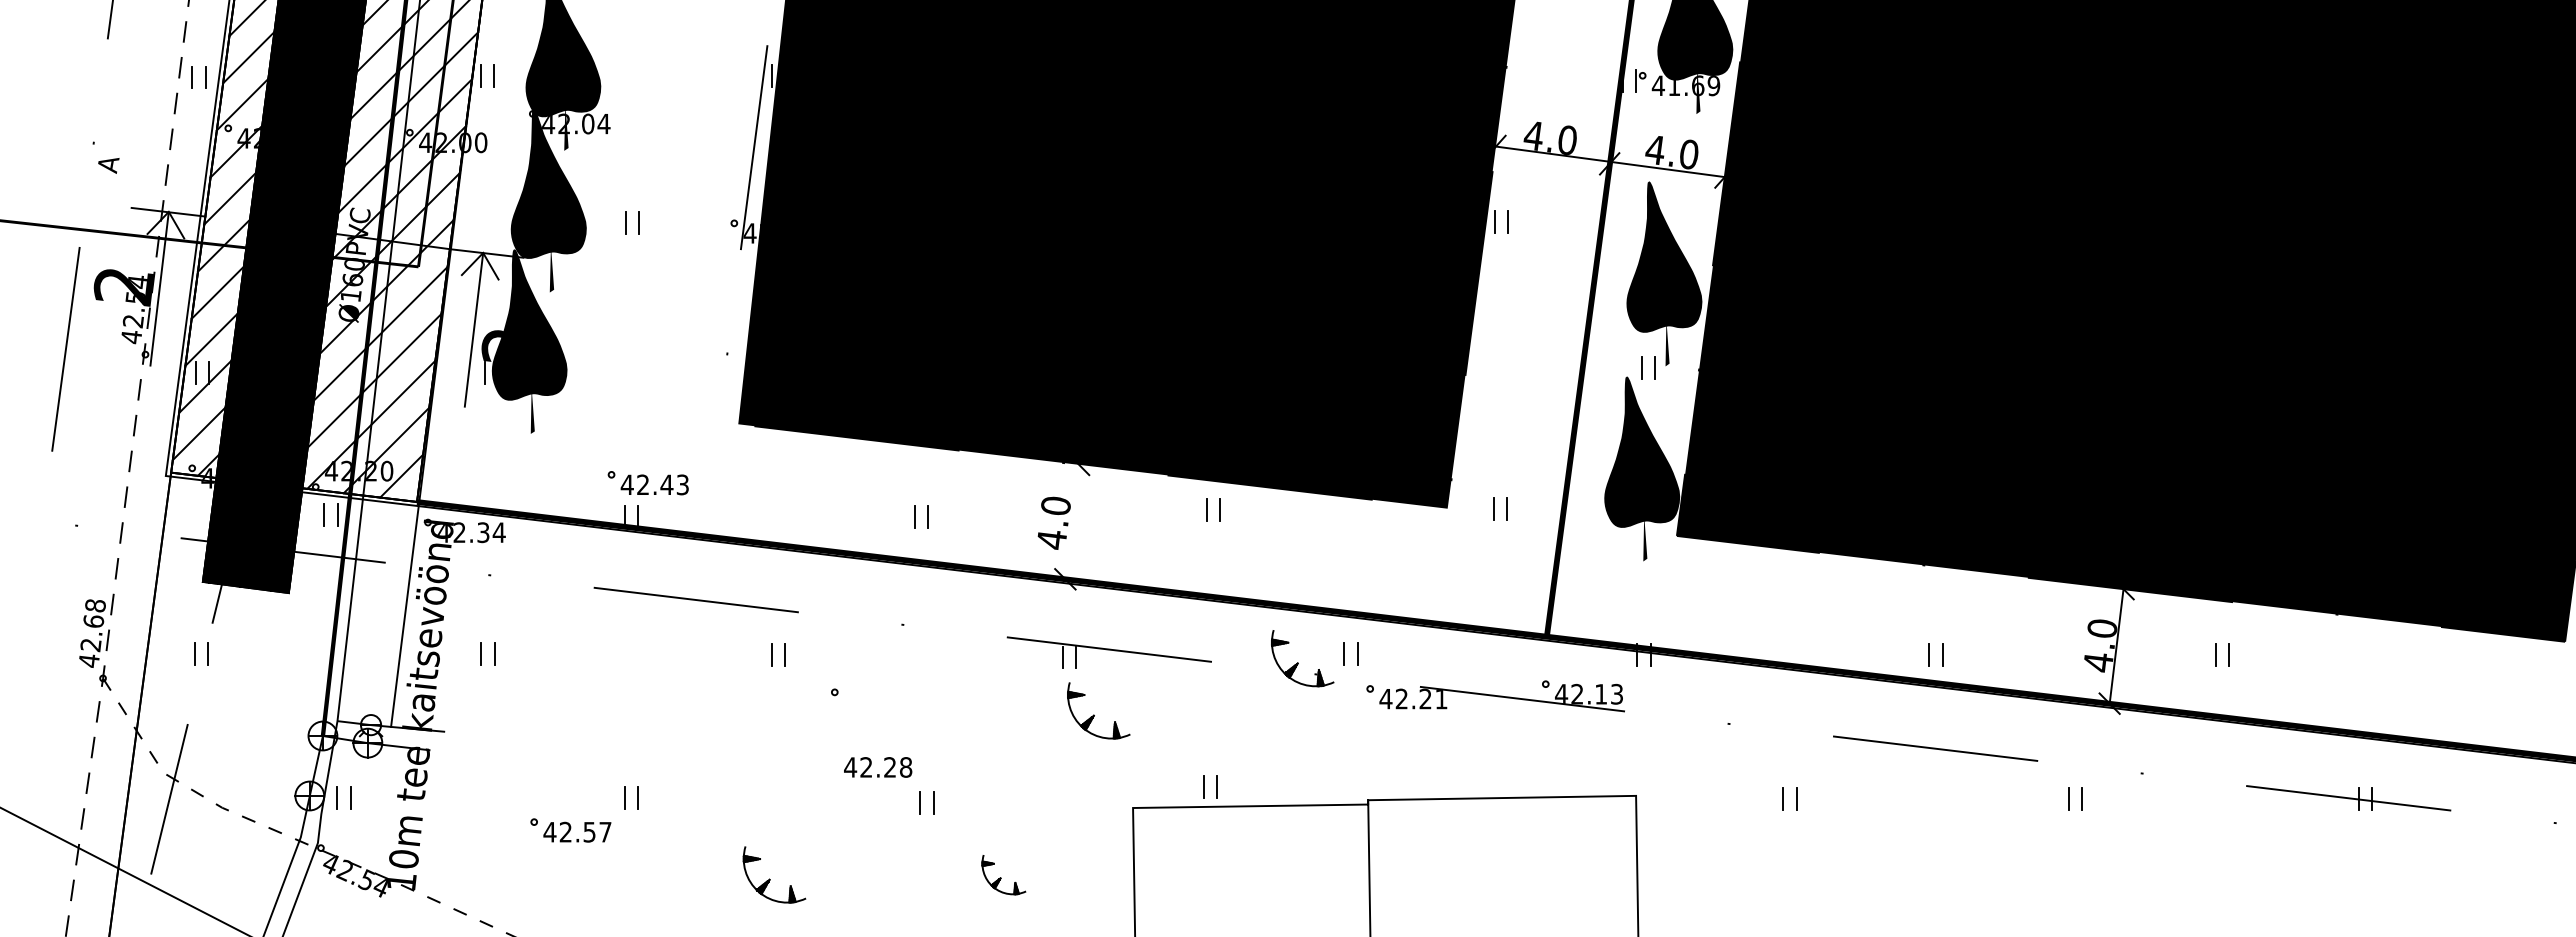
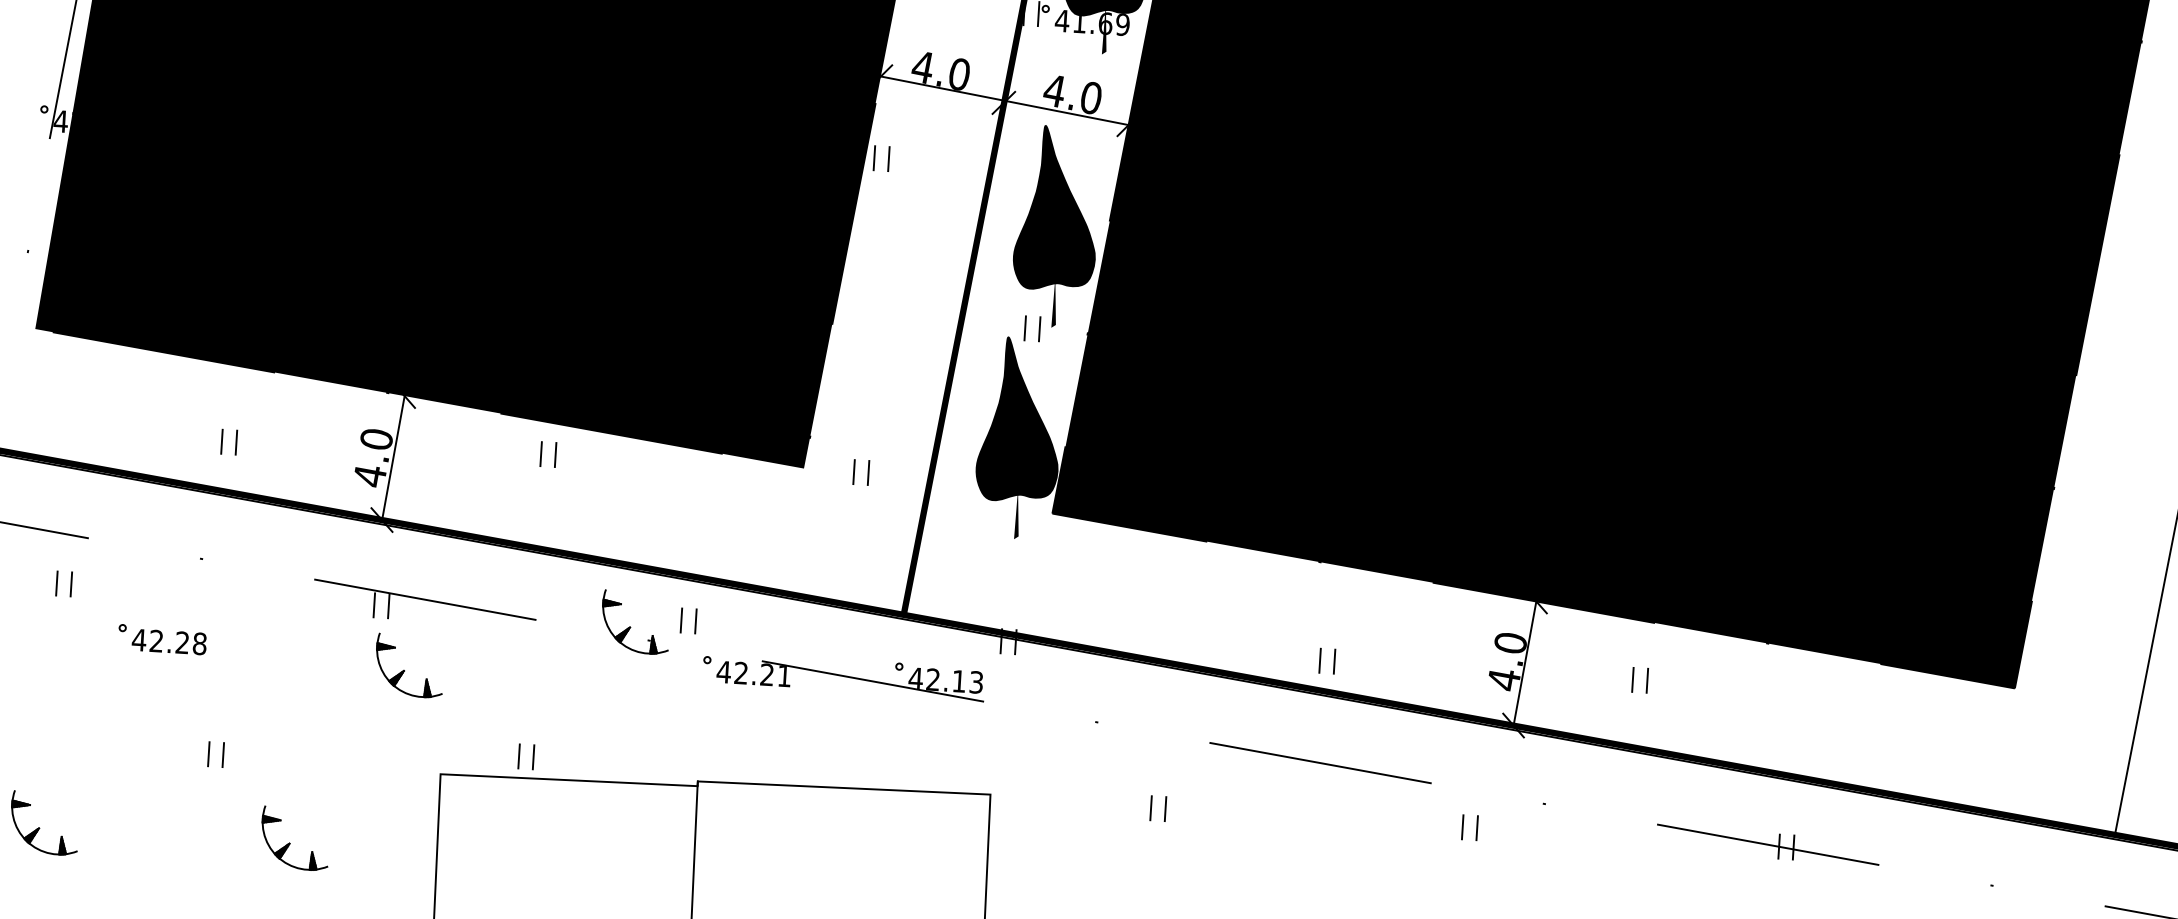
line: (1072, 521) -> (393, 457), added
text: (878, 767) -> (169, 642), moved
part: (1003, 874) -> (294, 838), size x1.43

